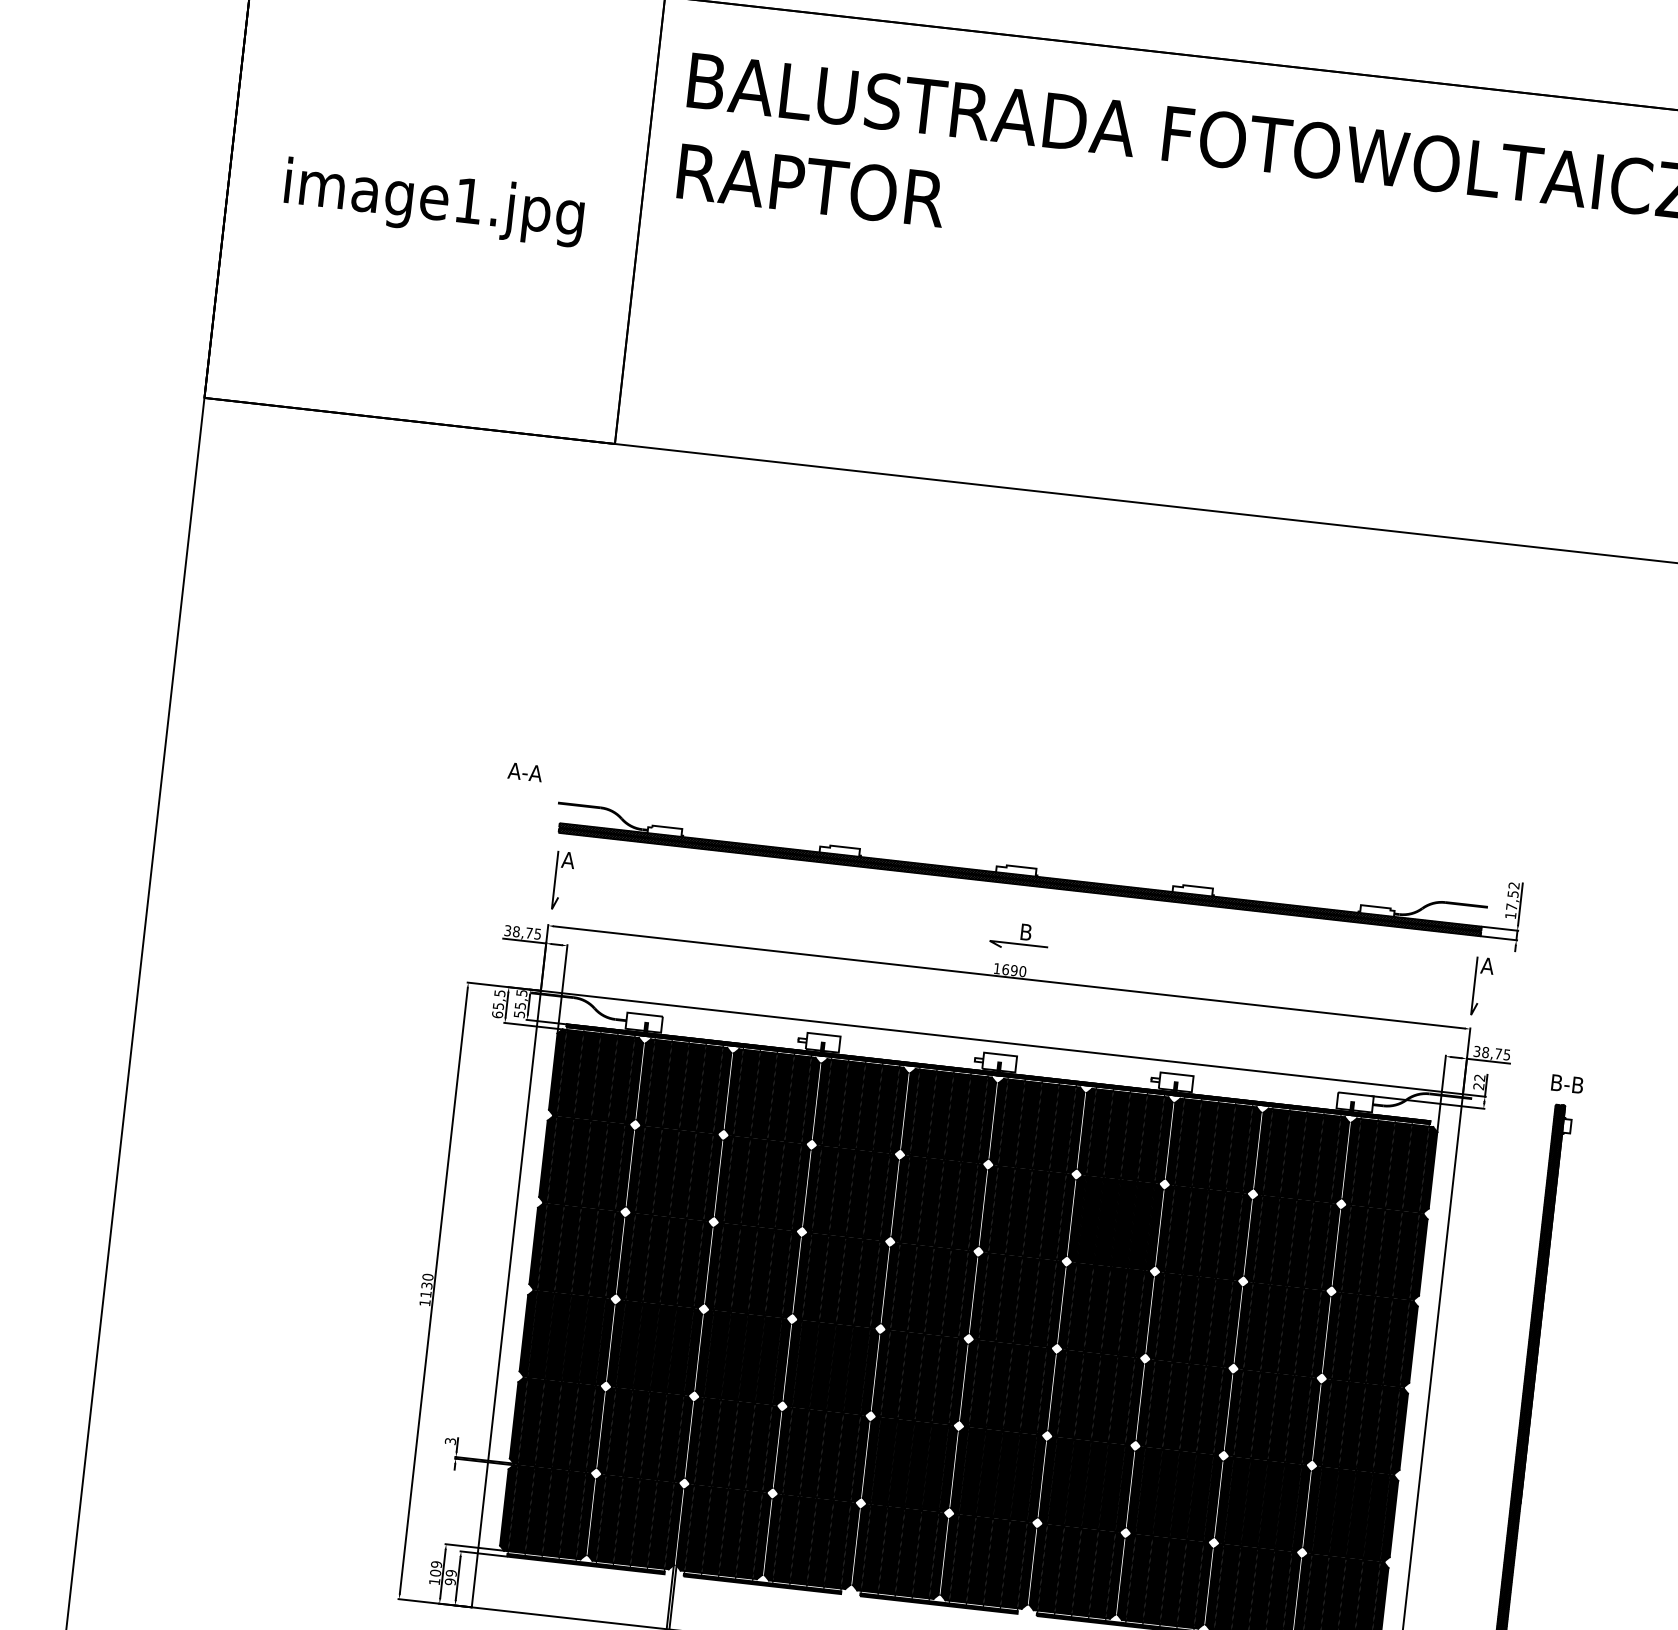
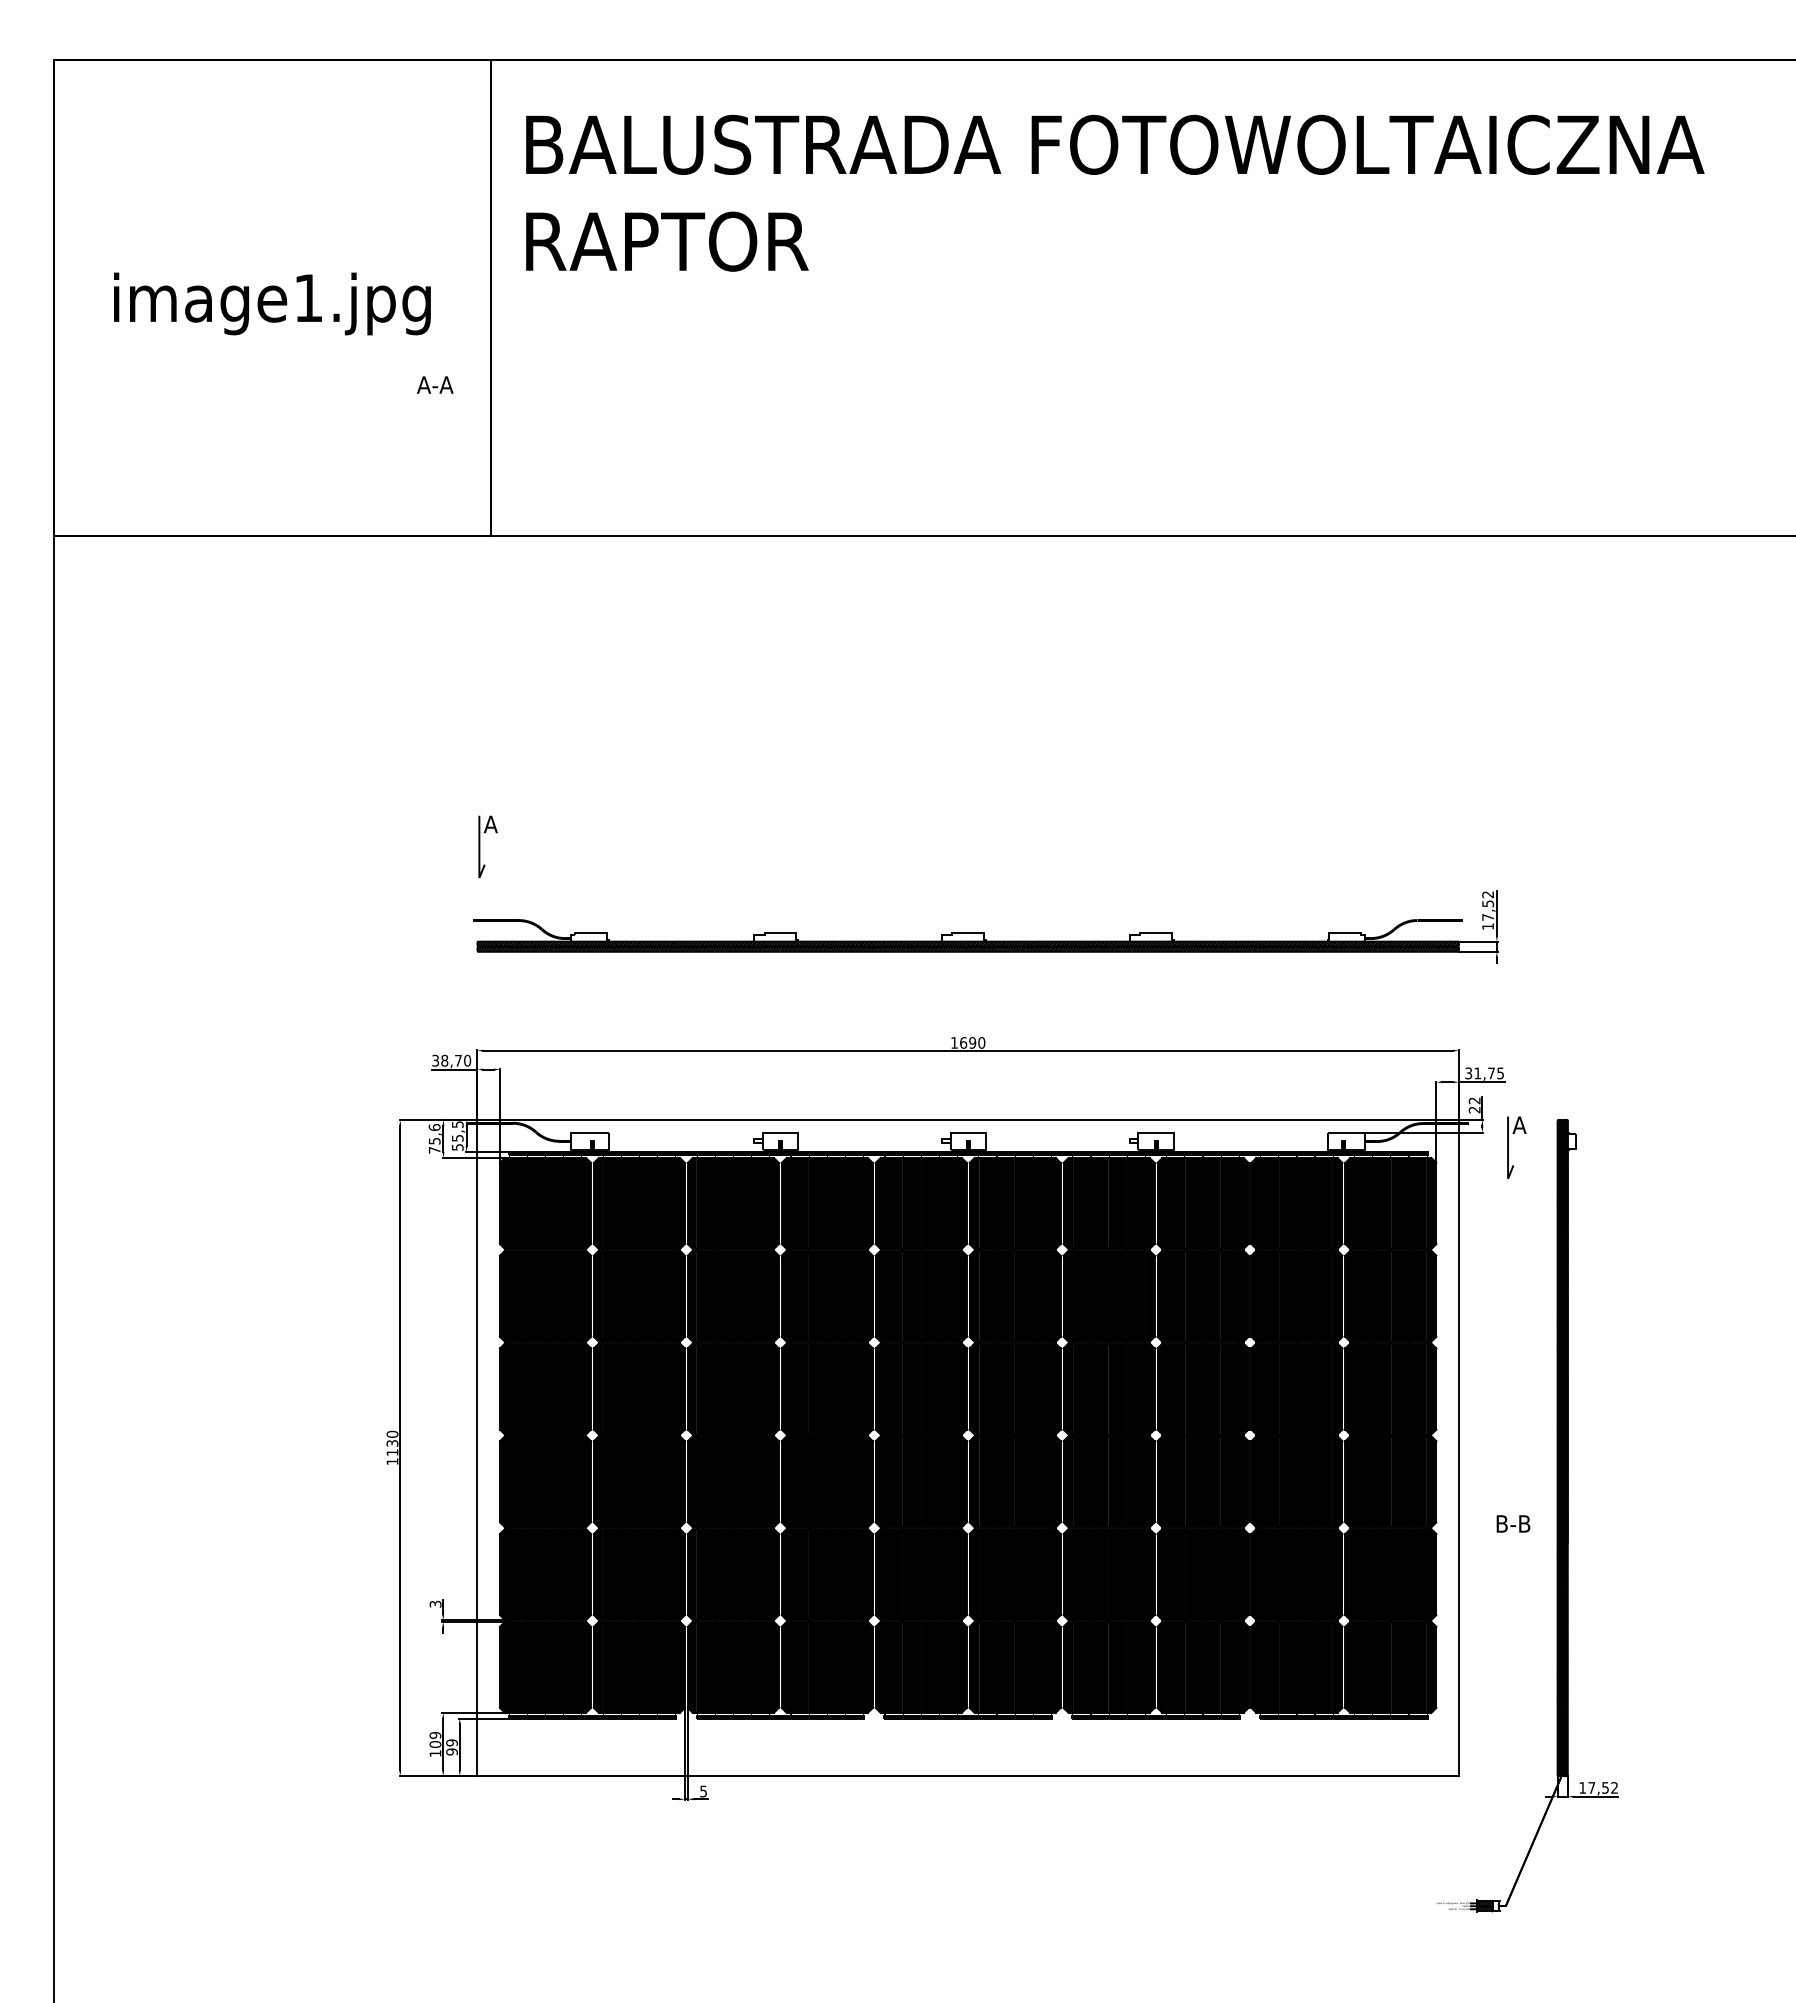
text: (525, 771) -> (435, 384), moved
part: (556, 879) -> (480, 846), moved
text: (537, 933) -> (467, 1060), 38,75 -> 38,70
part: (1019, 936) -> (974, 1006), removed
part: (1474, 985) -> (1508, 1147), moved
text: (498, 1003) -> (434, 1138), 65,5 -> 75,6
text: (1485, 1052) -> (1477, 1073), 38,75 -> 31,75
text: (1567, 1083) -> (1513, 1523), moved

